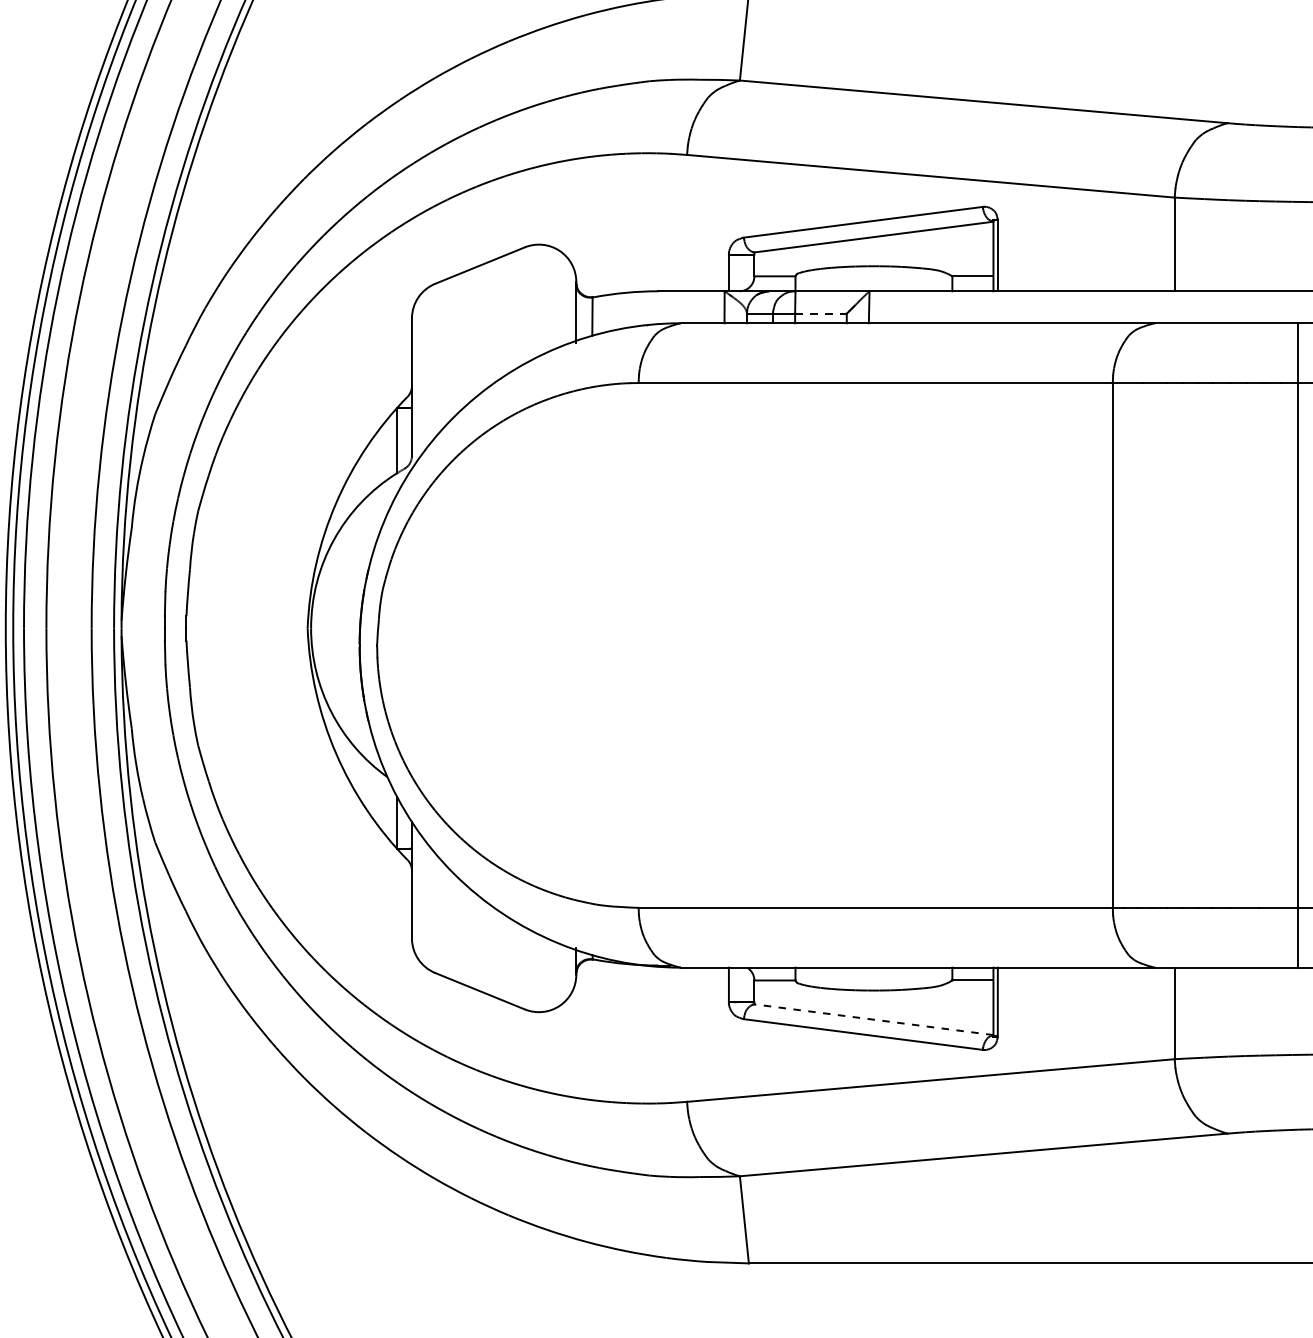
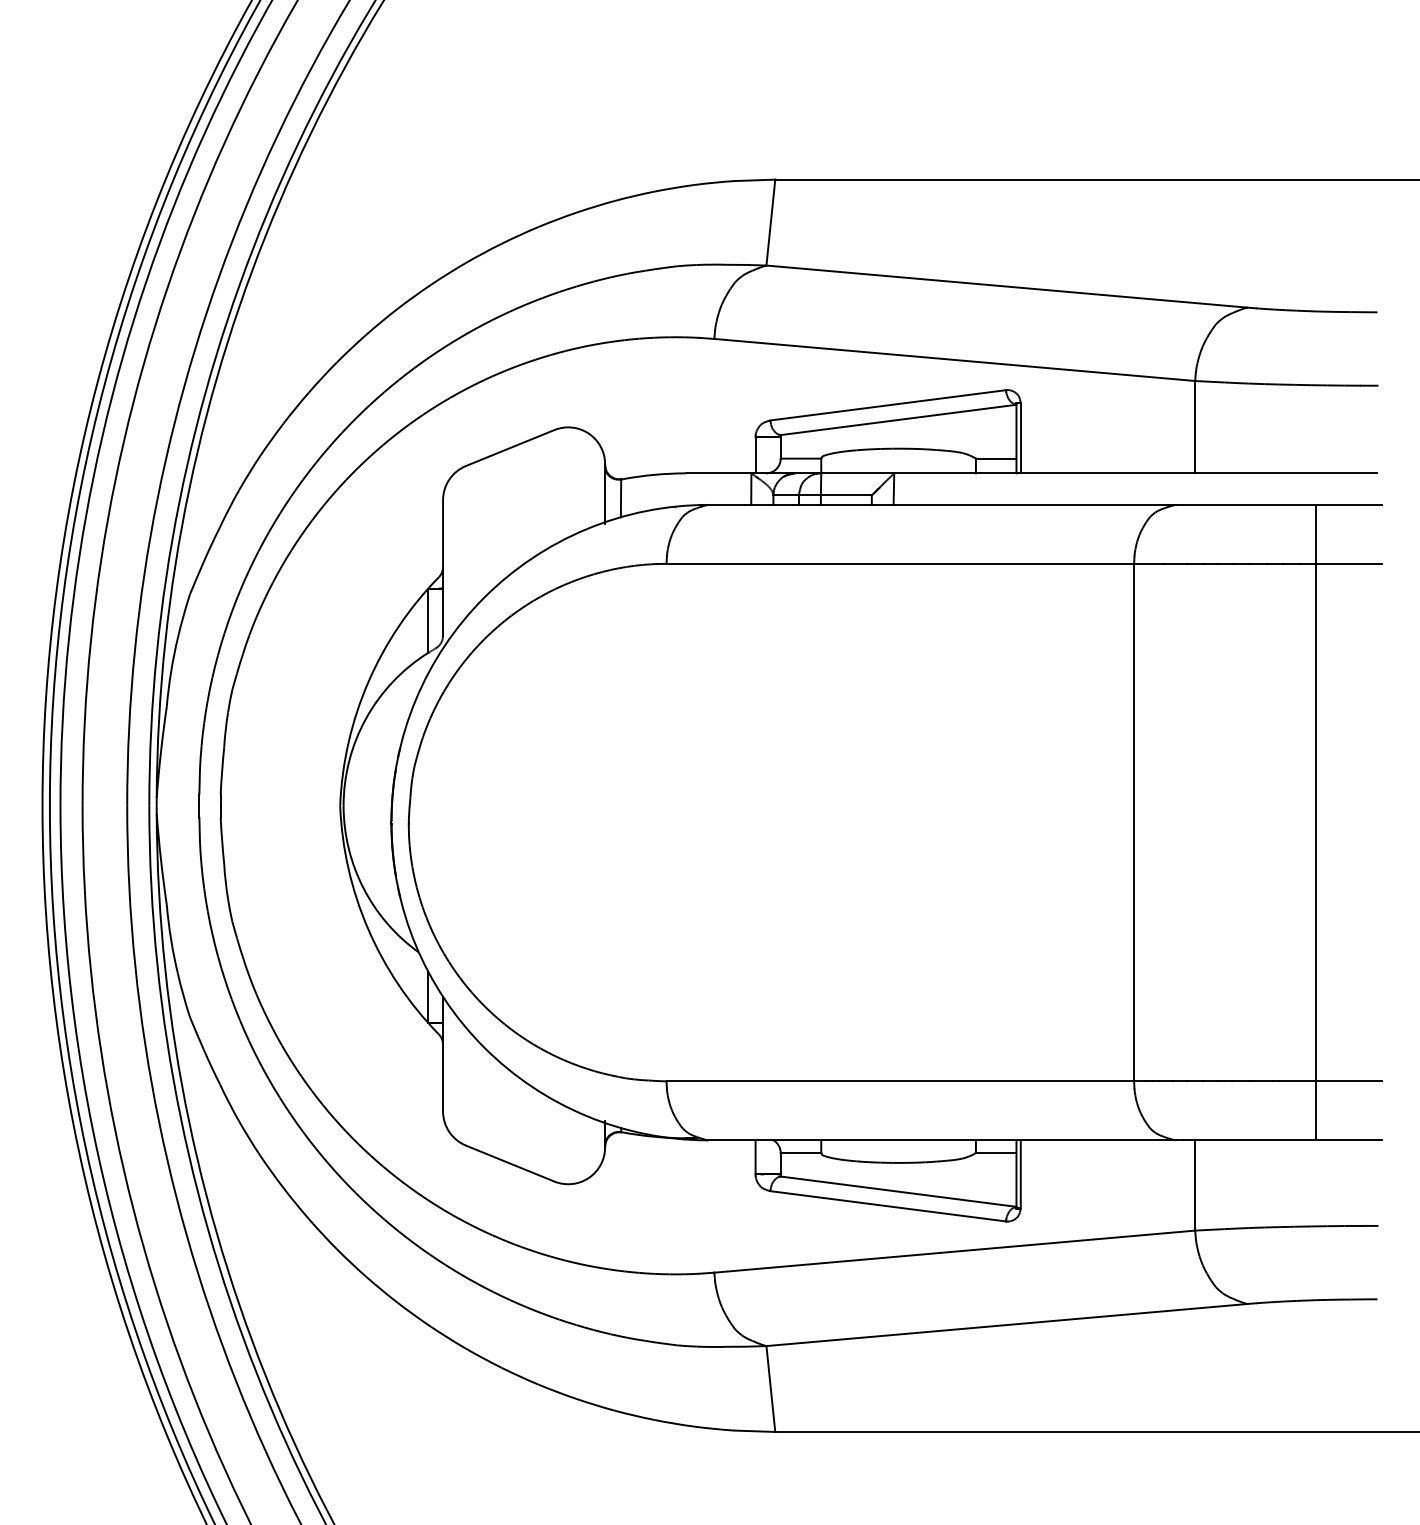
line: (821, 313) -> (846, 495), dashed -> solid
line: (873, 1019) -> (898, 1191), dashed -> solid

